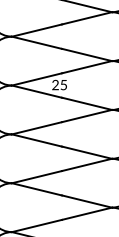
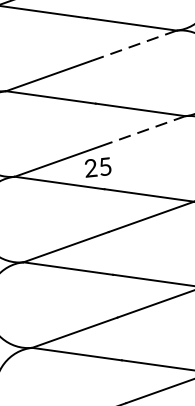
line: (86, 18) -> (133, 46), solid -> dashed
line: (86, 67) -> (142, 131), solid -> dashed

